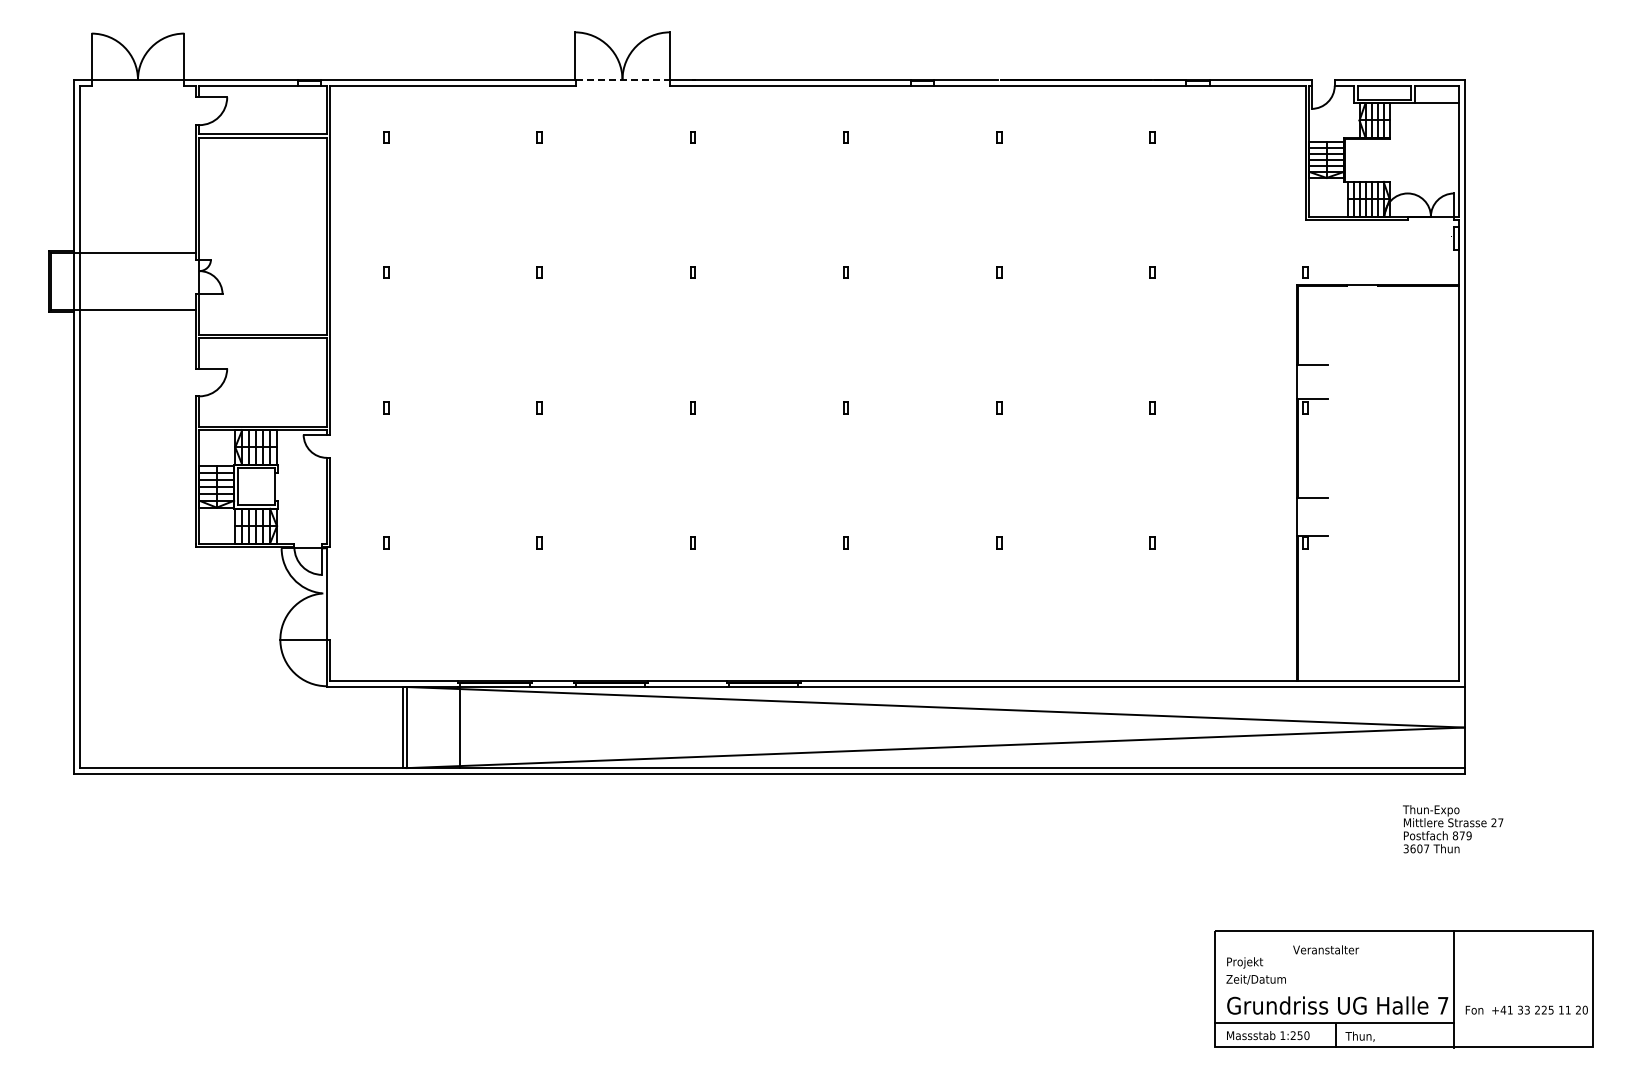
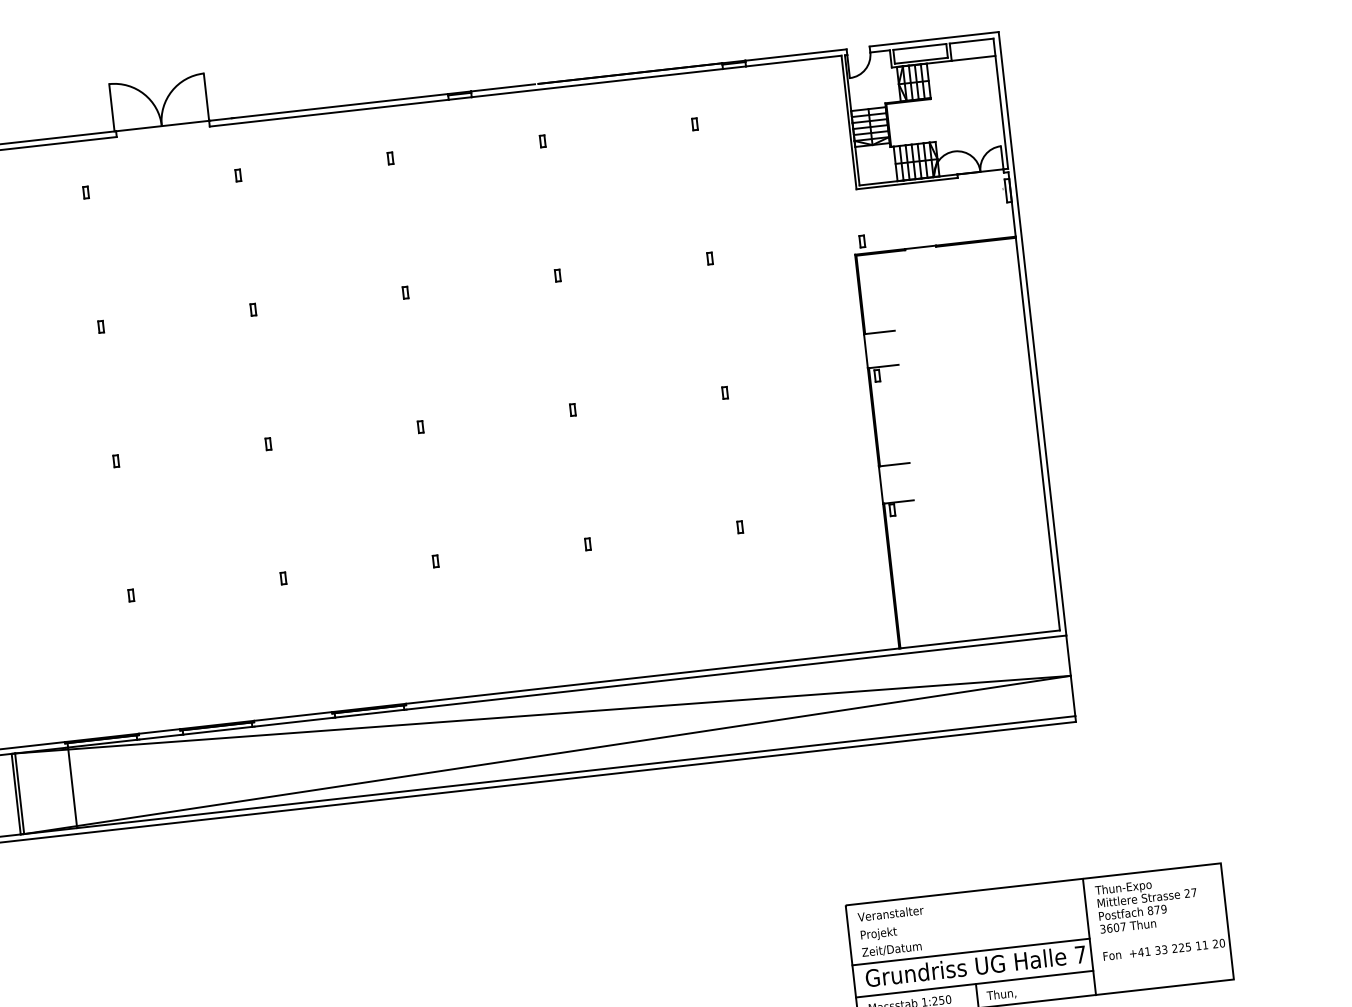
line: (624, 79) -> (163, 125), dashed -> solid
text: (1453, 829) -> (1147, 904), moved
text: (1326, 949) -> (891, 913), moved
line: (1334, 990) -> (970, 951), added

